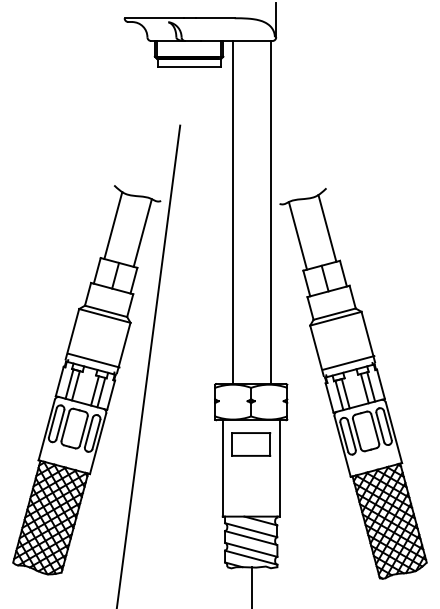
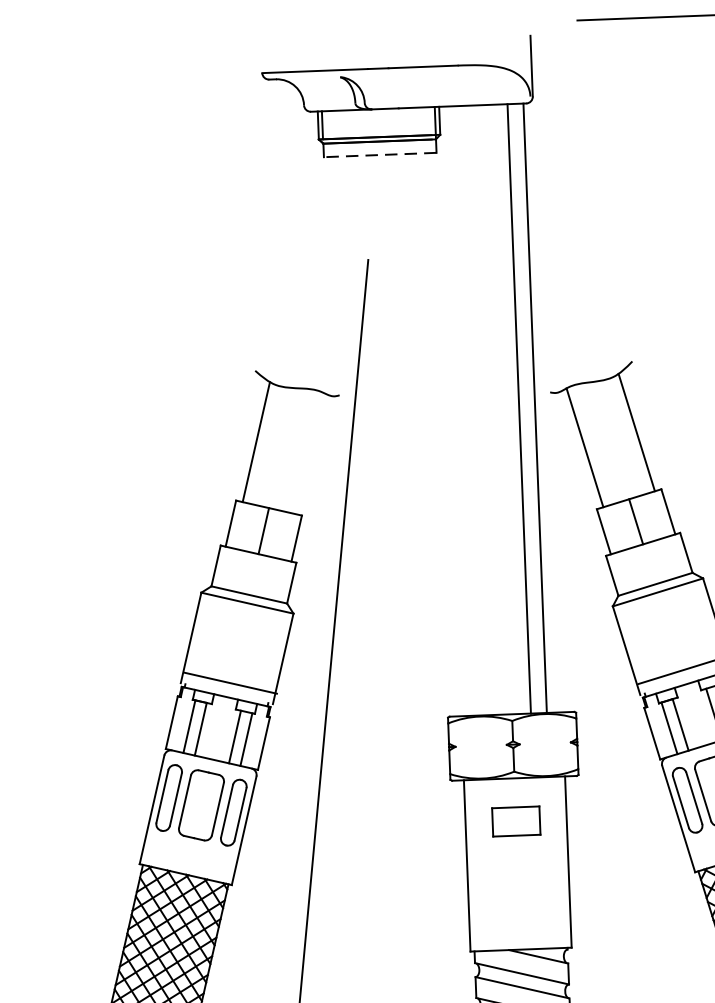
line: (189, 66) -> (380, 154), solid -> dashed
line: (232, 212) -> (518, 408), moved
line: (142, 232) -> (308, 452), removed
part: (251, 444) -> (516, 821), size x0.7

